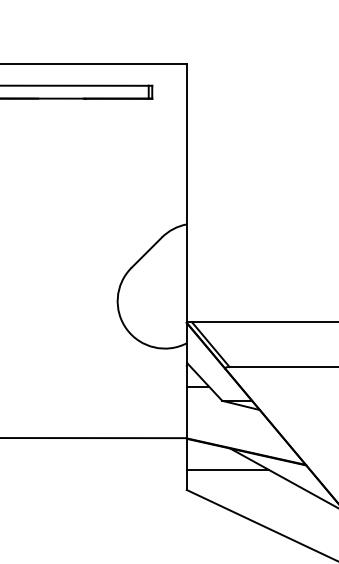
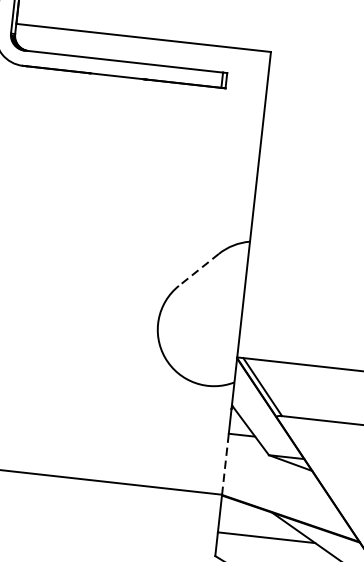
line: (146, 253) -> (198, 270), solid -> dashed
line: (186, 412) -> (225, 464), solid -> dashed

